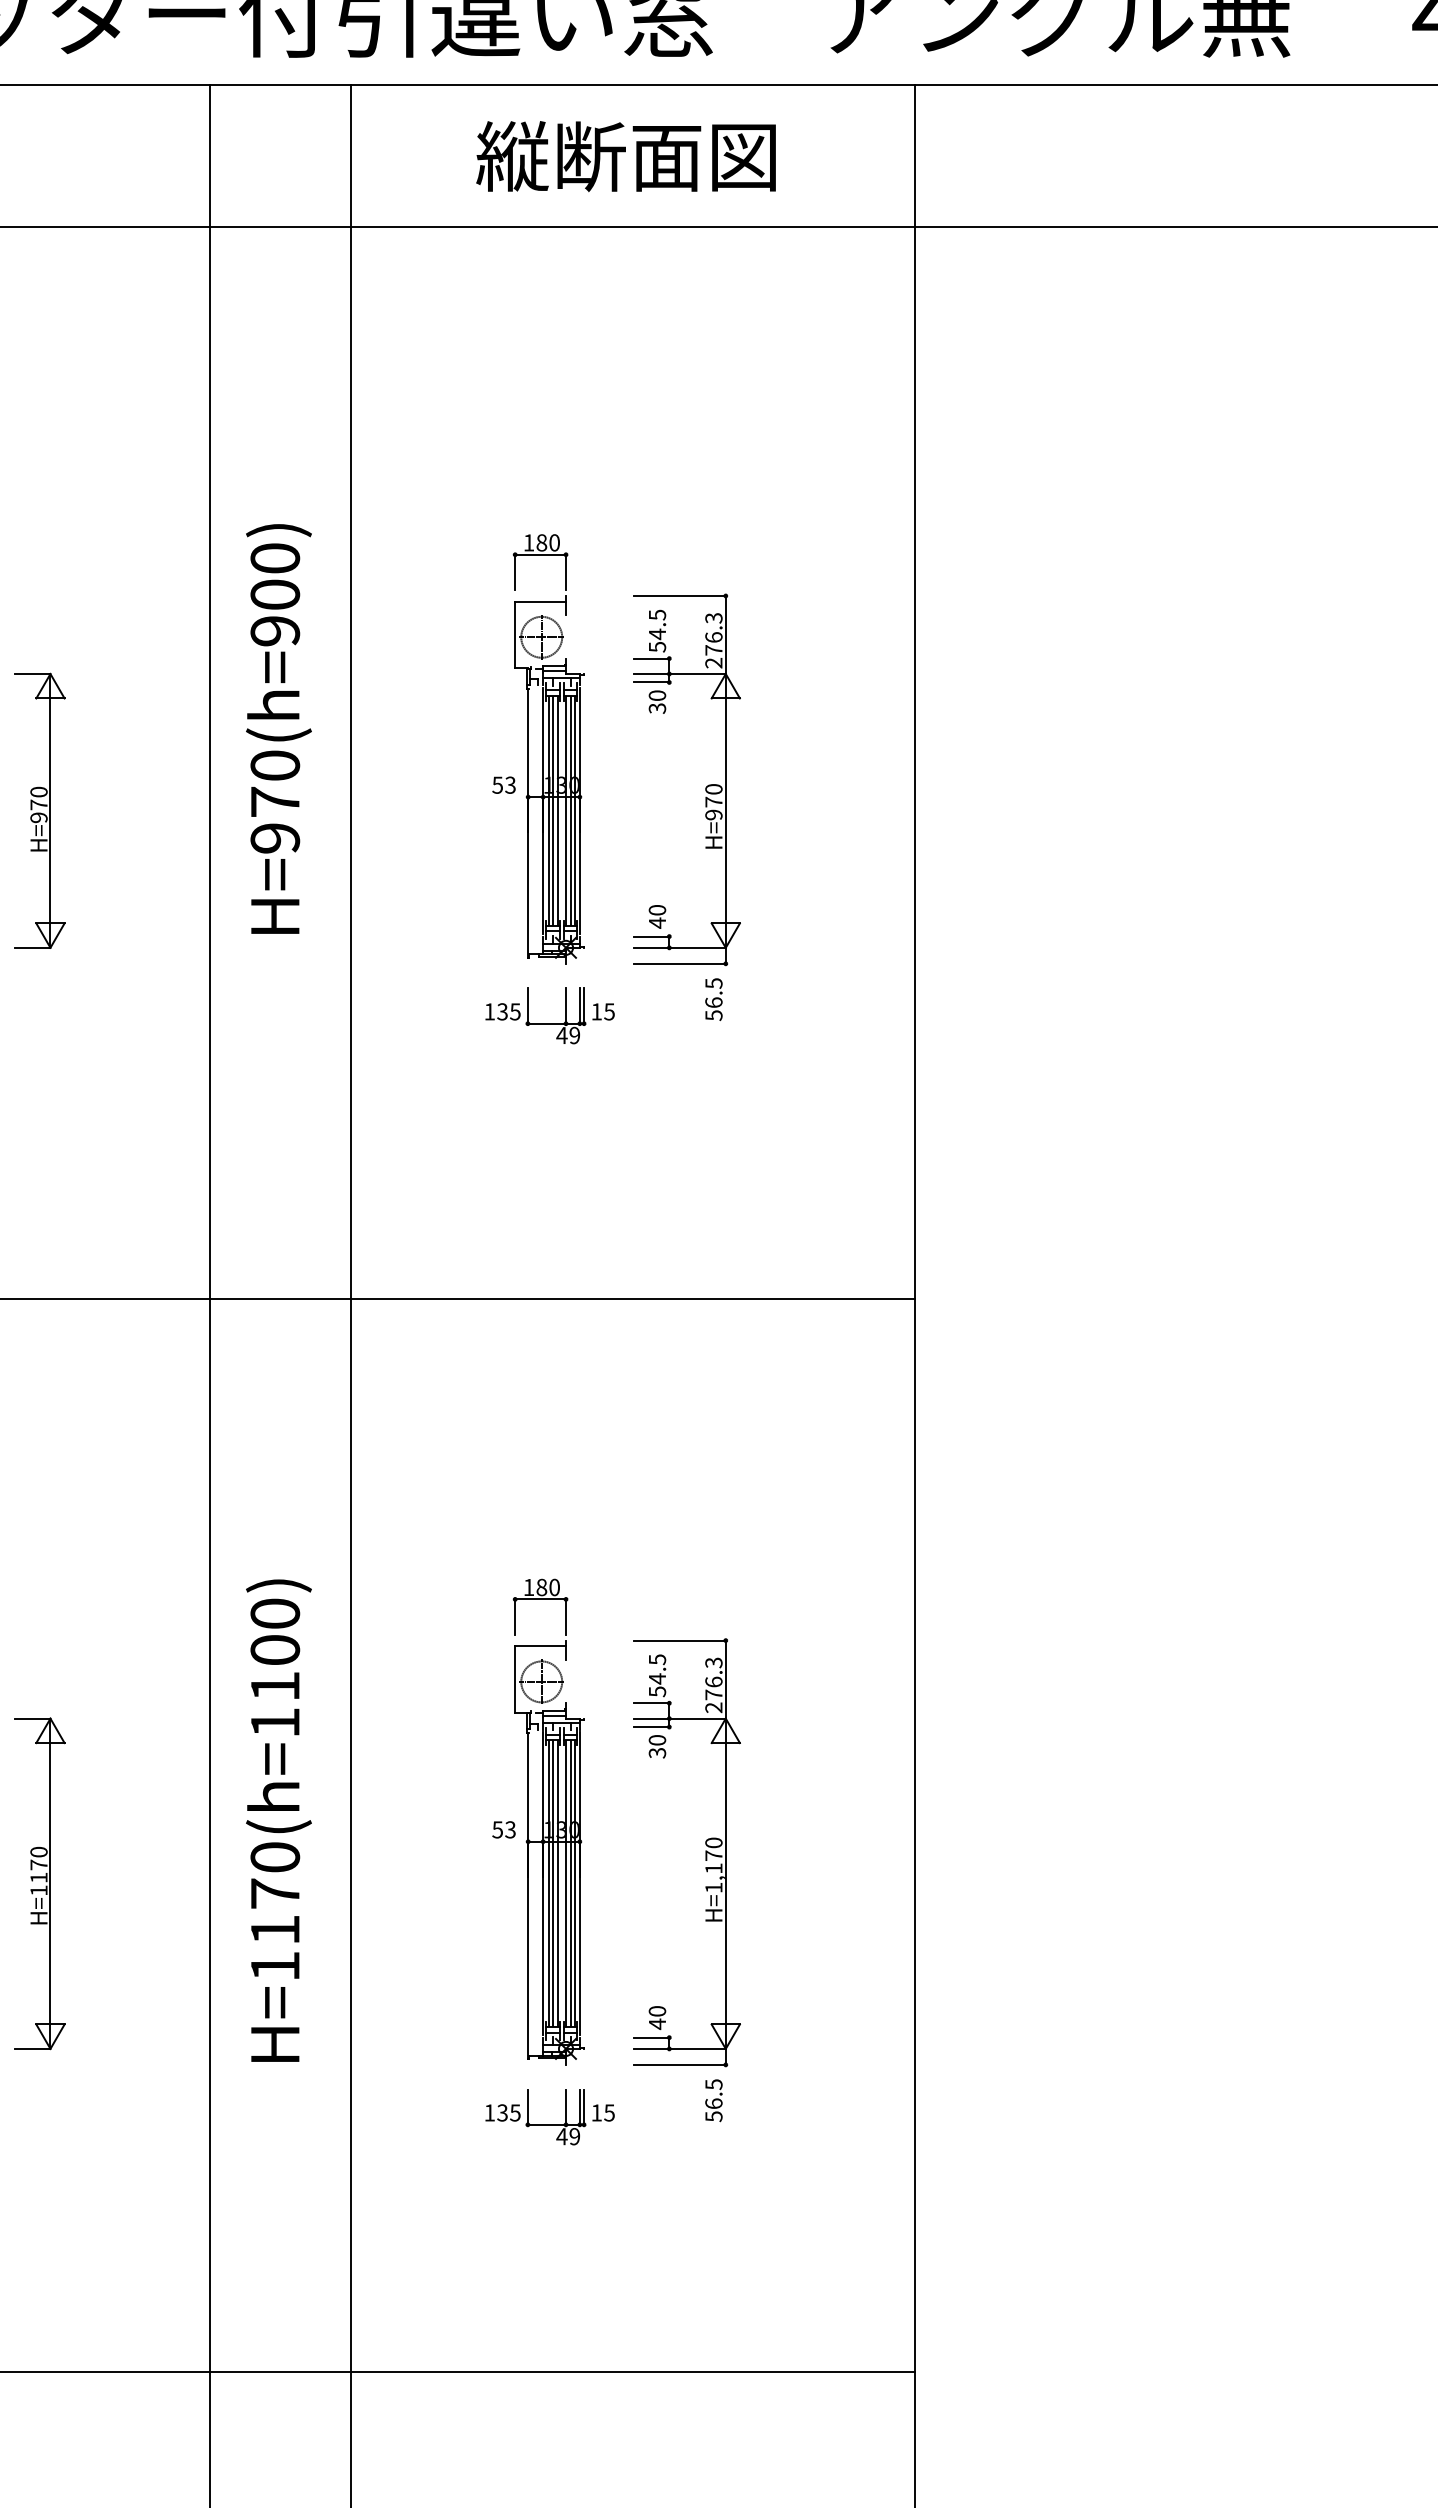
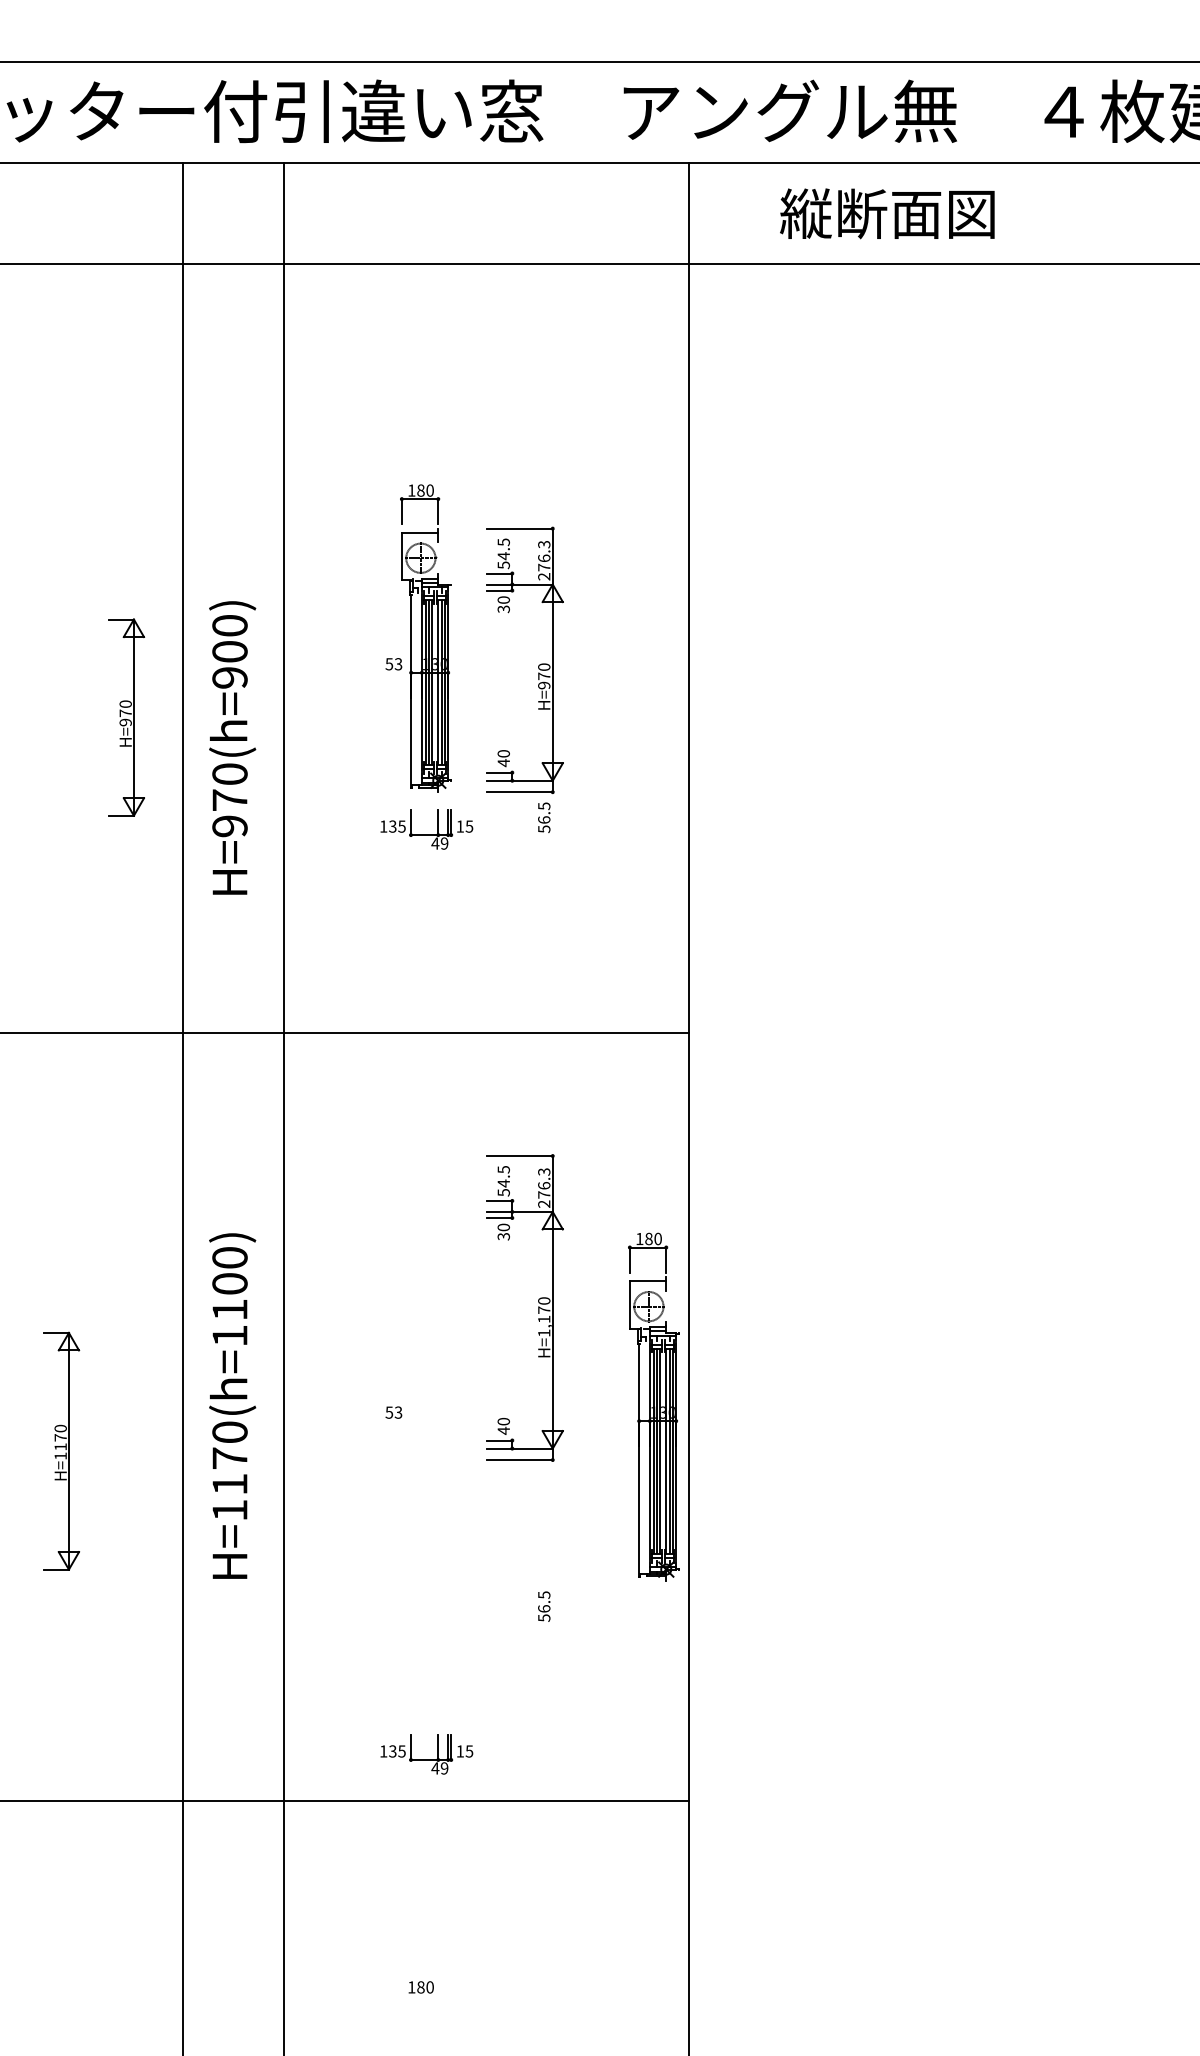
text: (626, 156) -> (887, 213), moved
text: (278, 728) -> (232, 747), moved
part: (40, 810) -> (126, 717), moved
part: (548, 1821) -> (653, 1406), moved
part: (705, 1851) -> (538, 1307), moved
part: (549, 2117) -> (426, 1754), moved

